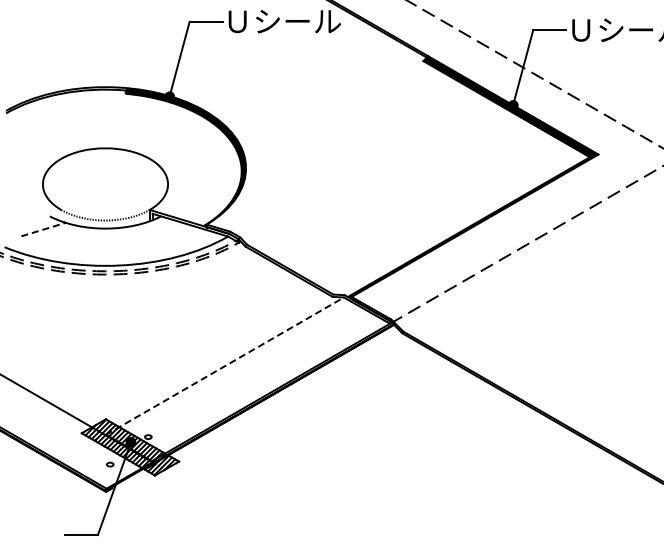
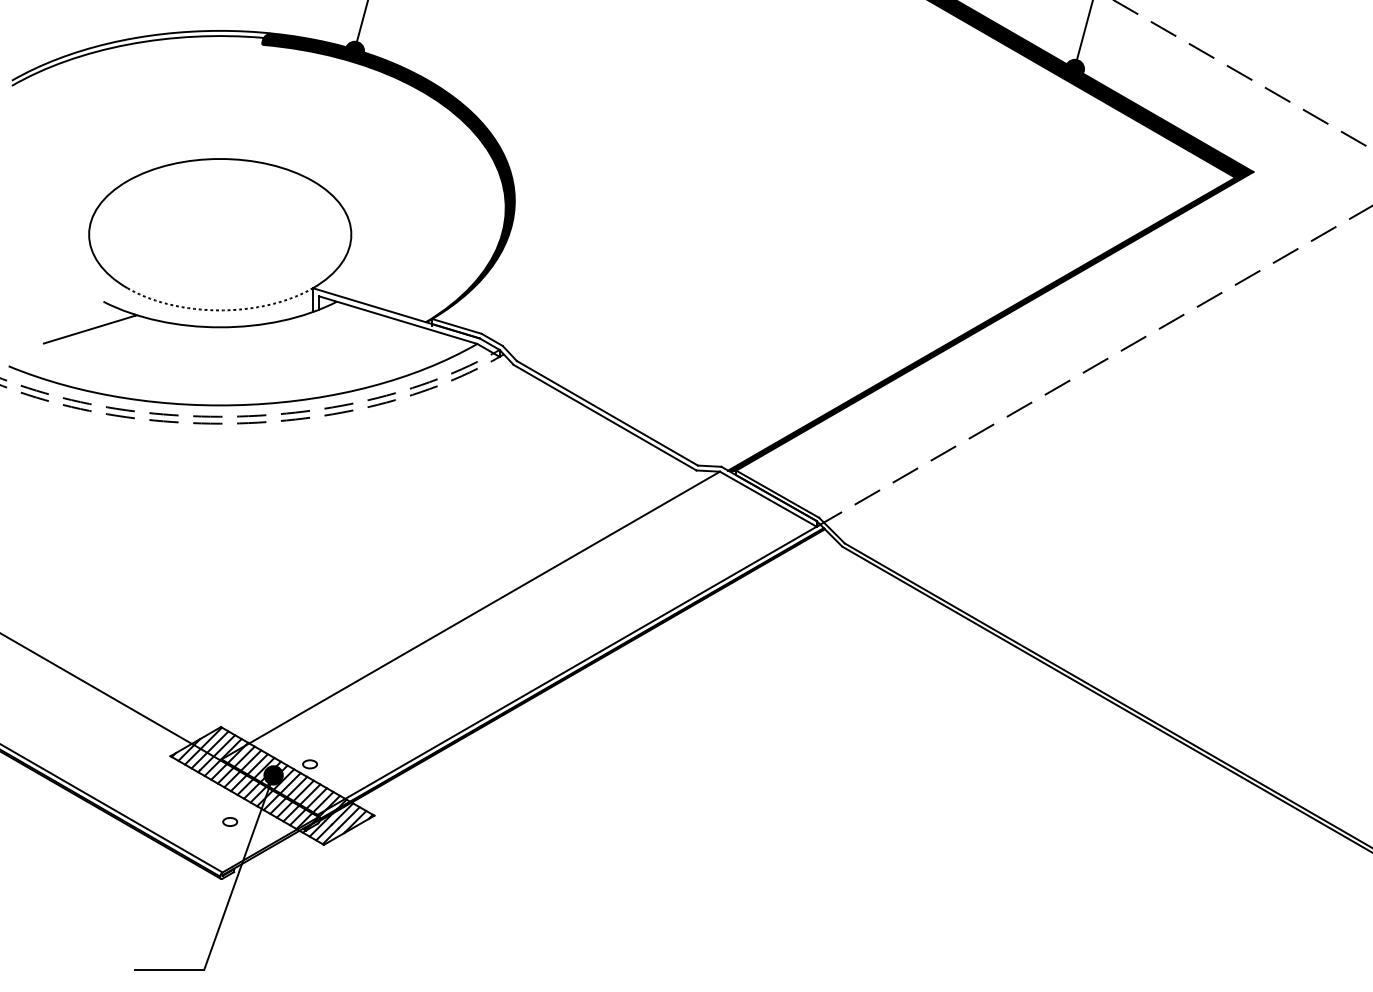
line: (44, 229) -> (92, 329), dashed -> solid
line: (225, 365) -> (471, 614), dashed -> solid

